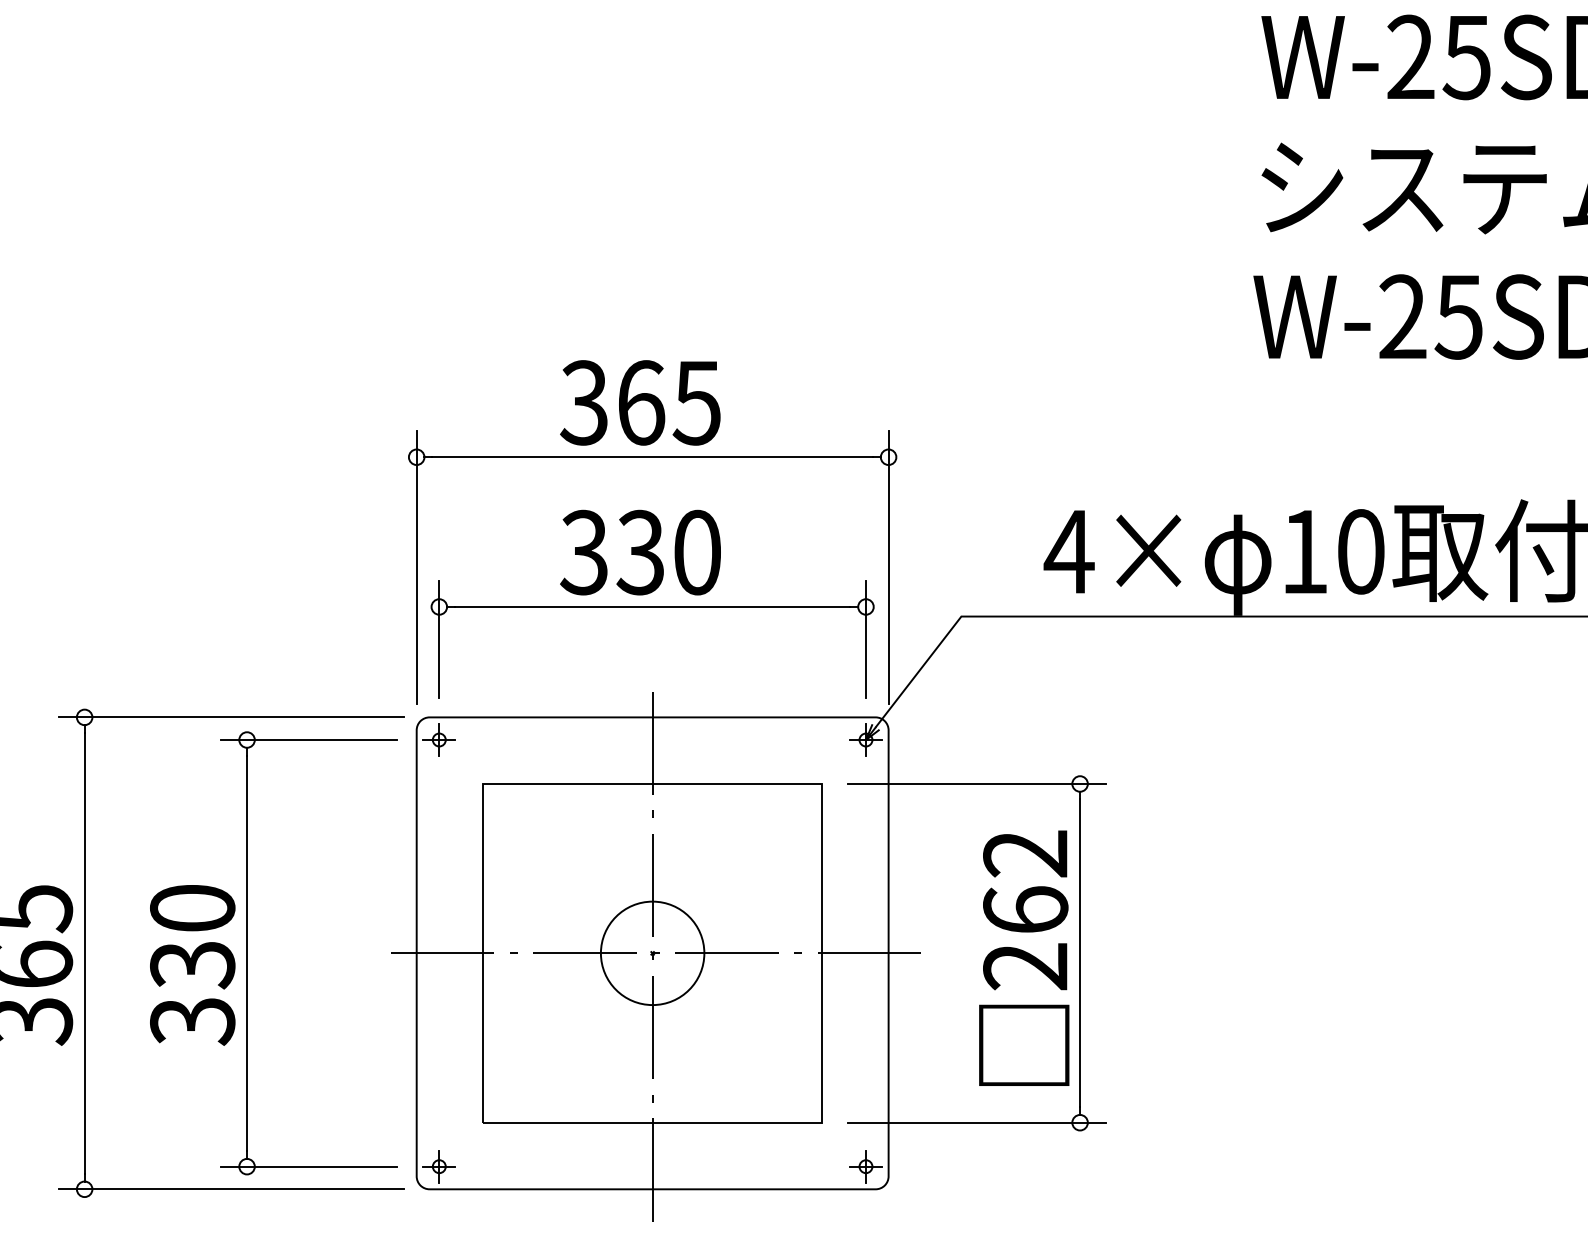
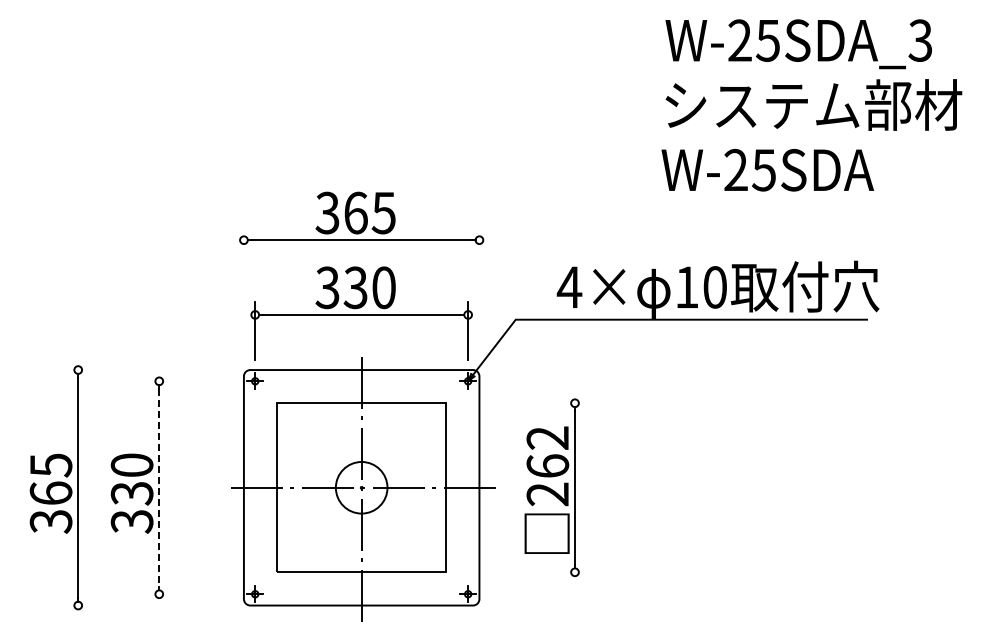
line: (415, 568) -> (243, 295), removed
line: (888, 568) -> (479, 295), removed
line: (231, 718) -> (151, 370), removed
line: (309, 740) -> (190, 381), removed
line: (976, 784) -> (523, 403), removed
line: (247, 952) -> (159, 487), solid -> dashed
line: (976, 1123) -> (523, 572), removed
line: (309, 1167) -> (190, 594), removed
line: (231, 1189) -> (151, 605), removed

